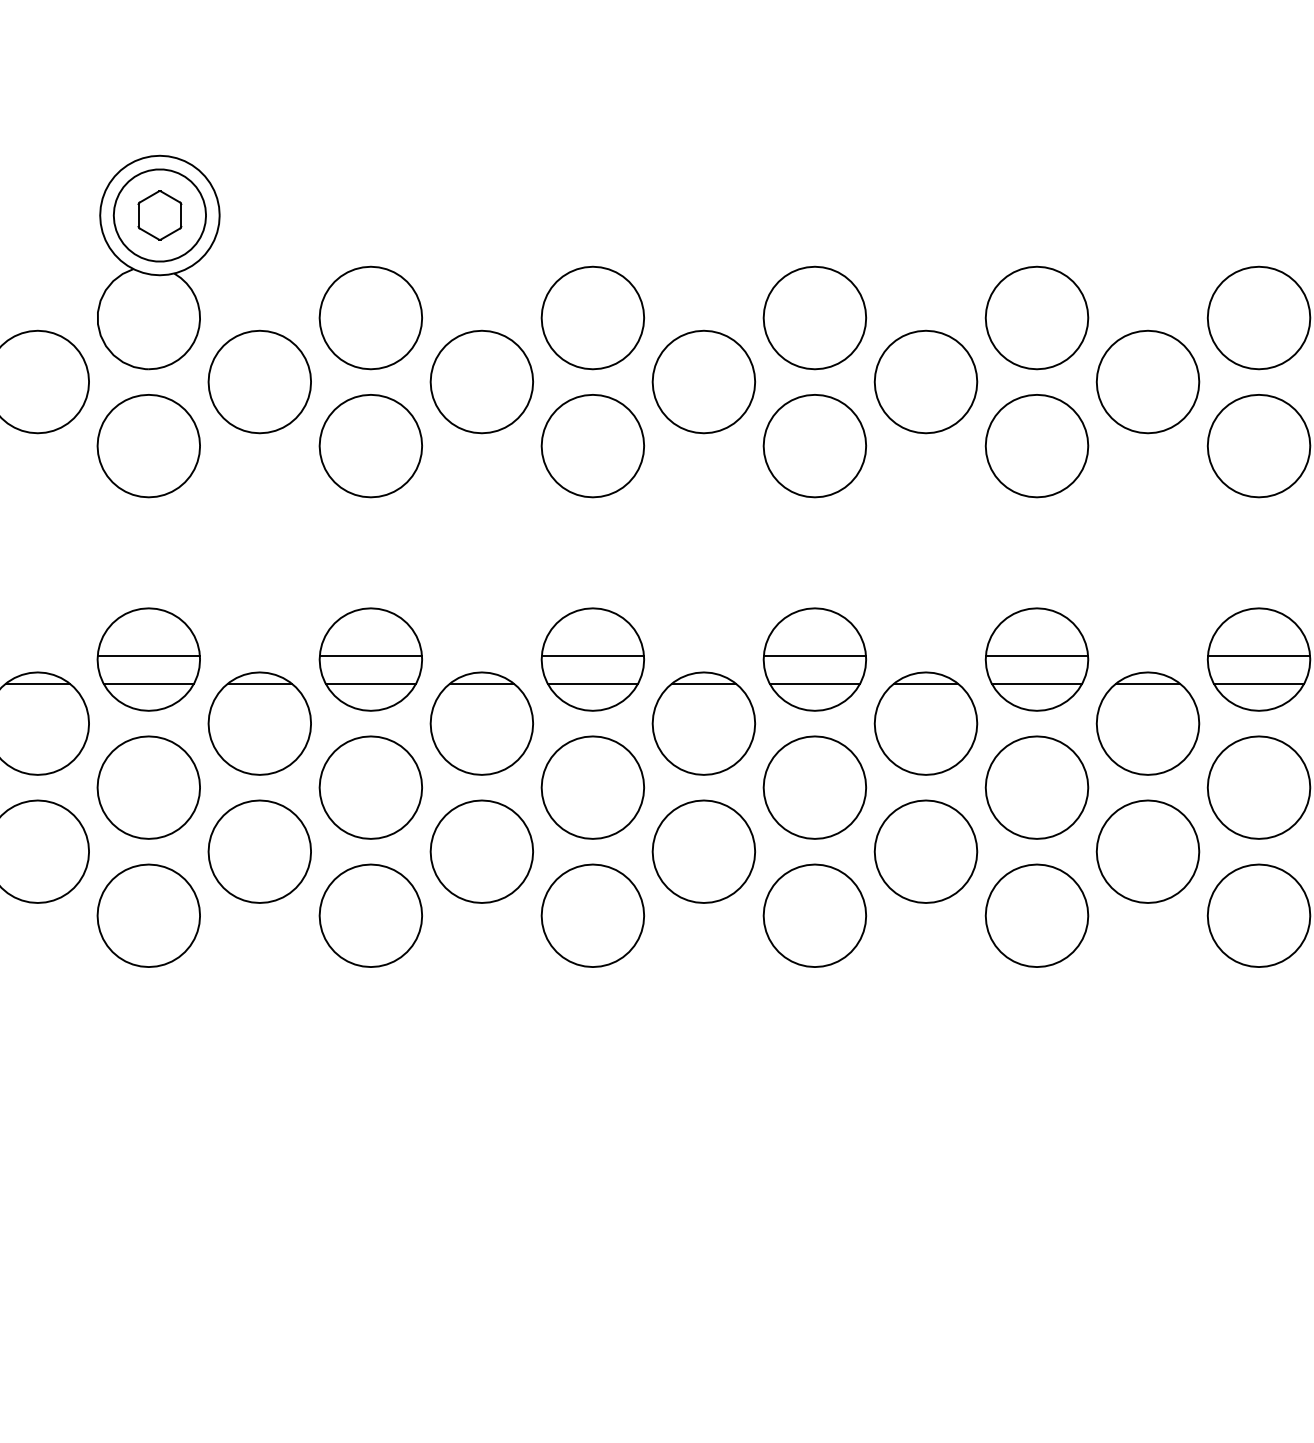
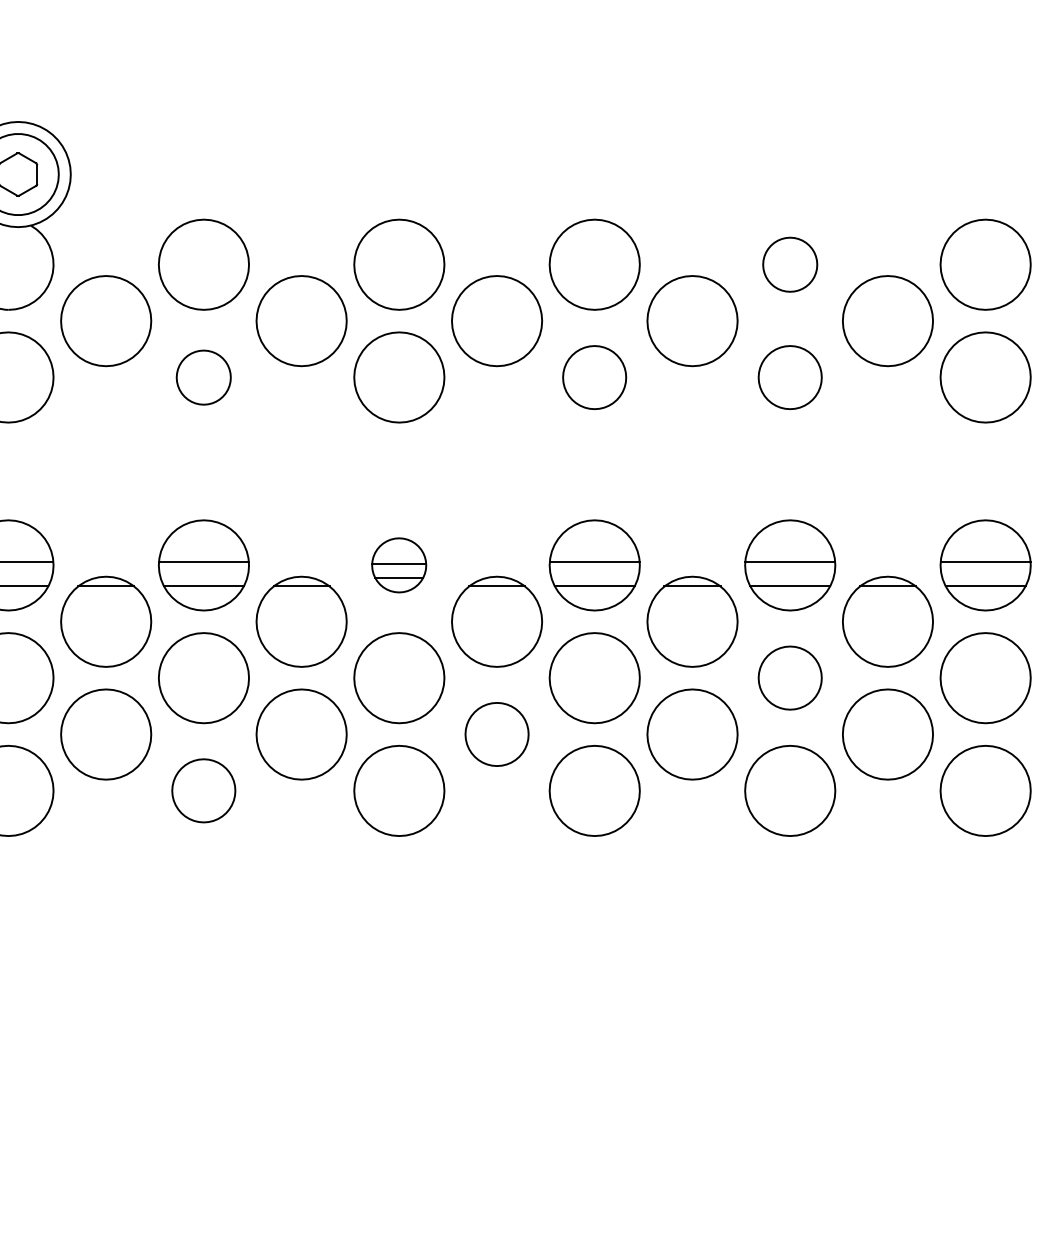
part: (1036, 317) -> (789, 264), size x0.6
part: (370, 446) -> (203, 377), size x0.6
part: (814, 446) -> (594, 377), size x0.7
part: (1036, 446) -> (789, 377), size x0.7
part: (592, 659) -> (398, 565), size x0.6
part: (1036, 787) -> (789, 678), size x0.7
part: (703, 851) -> (496, 734), size x0.7
part: (370, 915) -> (203, 790), size x0.7

